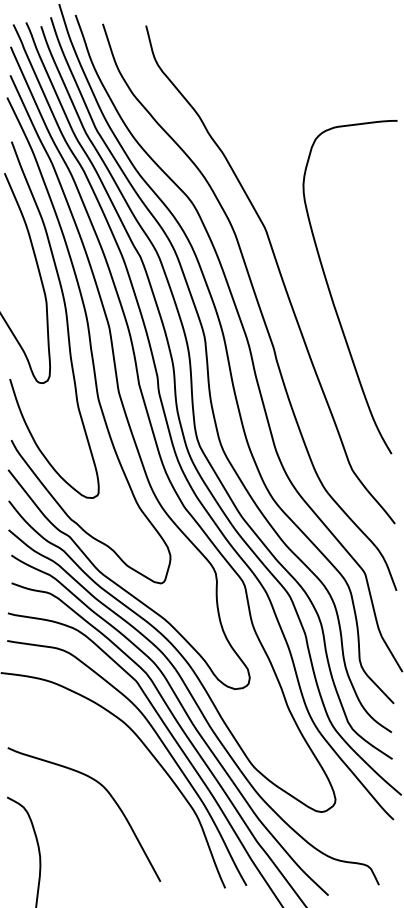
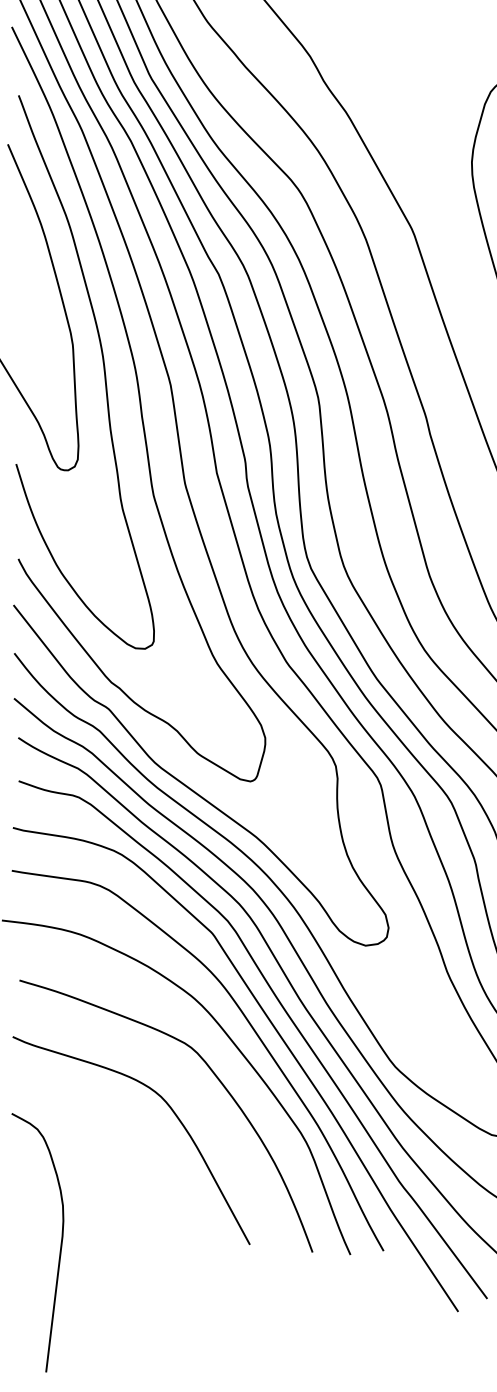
curve: (137, 773) -> (214, 1076), added

